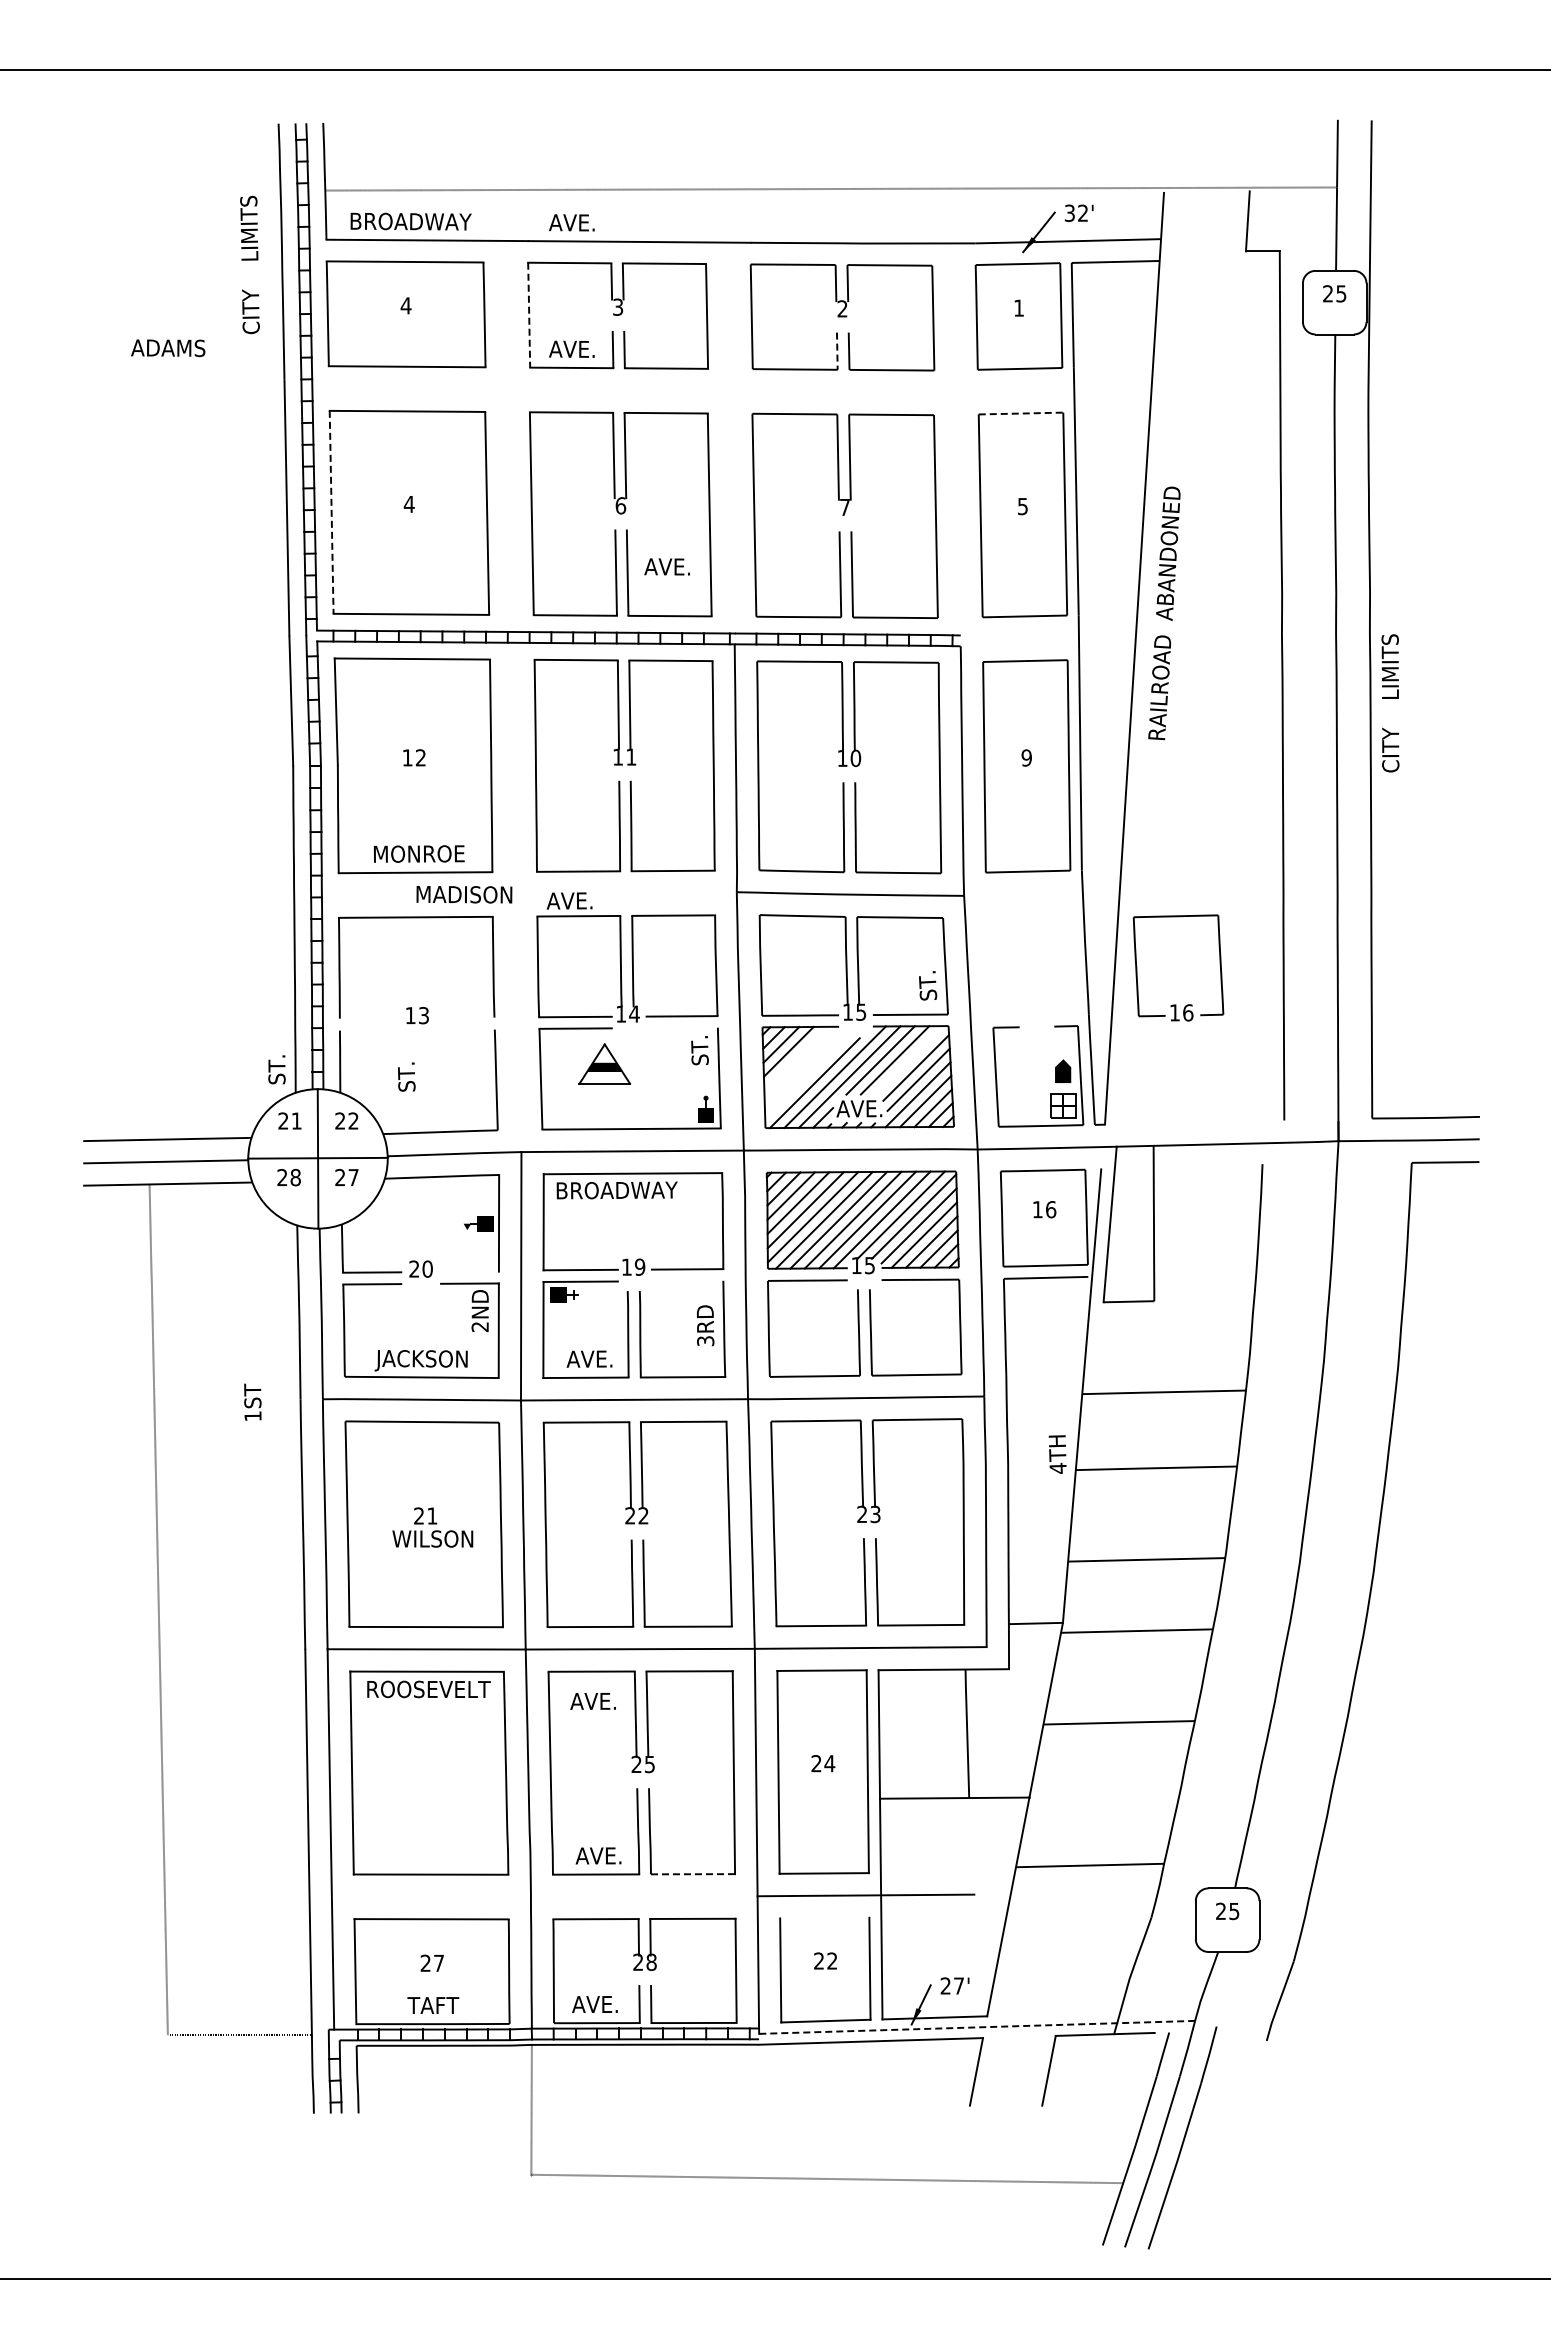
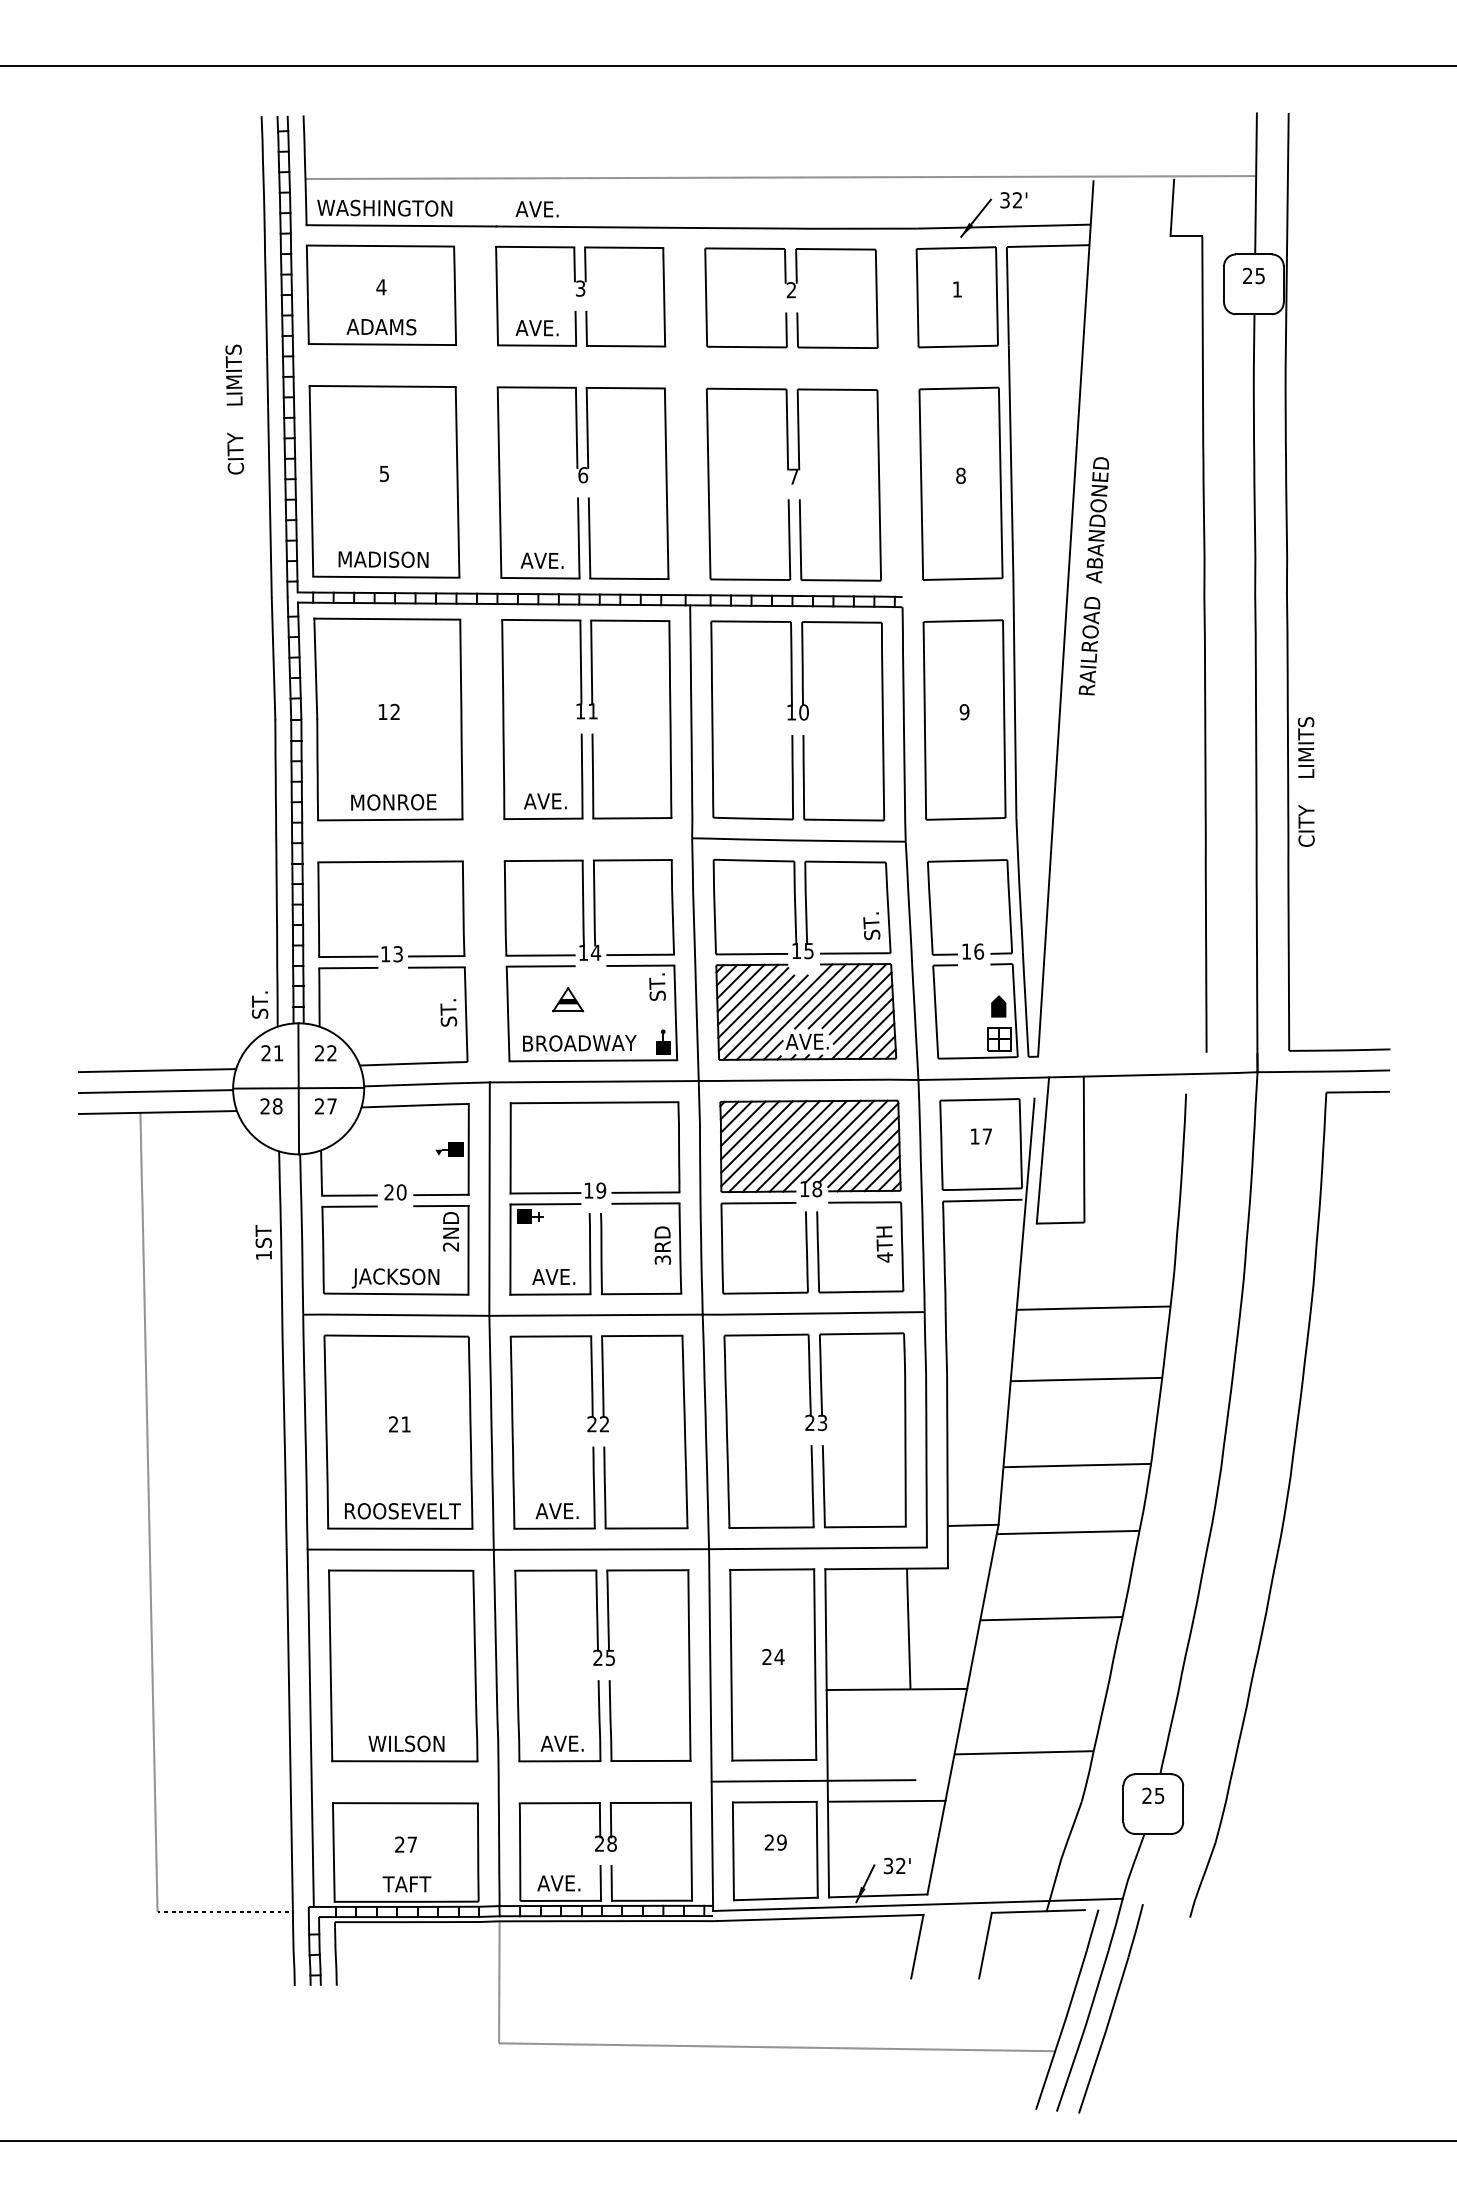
text: (409, 221) -> (384, 208), BROADWAY -> WASHINGTON
text: (249, 264) -> (234, 409), moved
line: (529, 315) -> (497, 296), dashed -> solid
text: (168, 348) -> (381, 327), moved
line: (837, 351) -> (786, 330), dashed -> solid
line: (1022, 413) -> (960, 388), dashed -> solid
text: (408, 504) -> (383, 473), 4 -> 5
text: (1022, 506) -> (960, 475), 5 -> 8
line: (331, 512) -> (311, 481), dashed -> solid
text: (666, 566) -> (541, 560), moved
text: (1390, 703) -> (1306, 782), moved
text: (464, 894) -> (383, 559), moved
text: (569, 900) -> (545, 800), moved
part: (1176, 1004) -> (968, 943), moved
line: (464, 1017) -> (436, 955), added
line: (370, 1018) -> (347, 956), added
line: (681, 1027) -> (640, 965), added
line: (464, 1029) -> (436, 967), added
line: (370, 1030) -> (347, 968), added
line: (796, 1058) -> (748, 994), added
line: (909, 1060) -> (854, 996), added
part: (604, 1063) -> (567, 999), size x0.62
line: (801, 1067) -> (752, 1002), added
text: (406, 1076) -> (448, 1012), moved
line: (805, 1078) -> (756, 1013), added
text: (616, 1190) -> (579, 1043), moved
text: (1051, 1209) -> (987, 1136), 16 -> 17
text: (869, 1265) -> (816, 1189), 15 -> 18
line: (469, 1271) -> (440, 1194), added
line: (687, 1280) -> (645, 1203), added
text: (252, 1401) -> (263, 1241), moved
text: (1057, 1454) -> (884, 1244), moved
text: (432, 1538) -> (406, 1743), moved
text: (428, 1689) -> (402, 1511), moved
text: (592, 1701) -> (556, 1511), moved
line: (693, 1874) -> (651, 1761), dashed -> solid
line: (943, 1916) -> (886, 1800), added
line: (824, 1917) -> (774, 1801), added
text: (832, 1960) -> (782, 1842), 22 -> 29
text: (951, 1985) -> (893, 1865), 27' -> 32'
line: (976, 2027) -> (917, 1904), dashed -> solid

